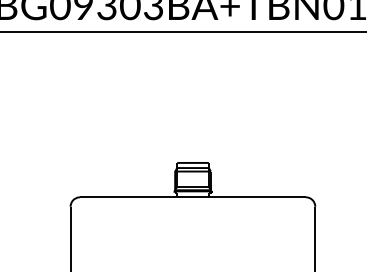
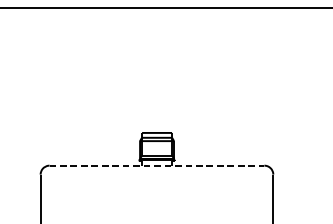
line: (192, 197) -> (156, 165), solid -> dashed

